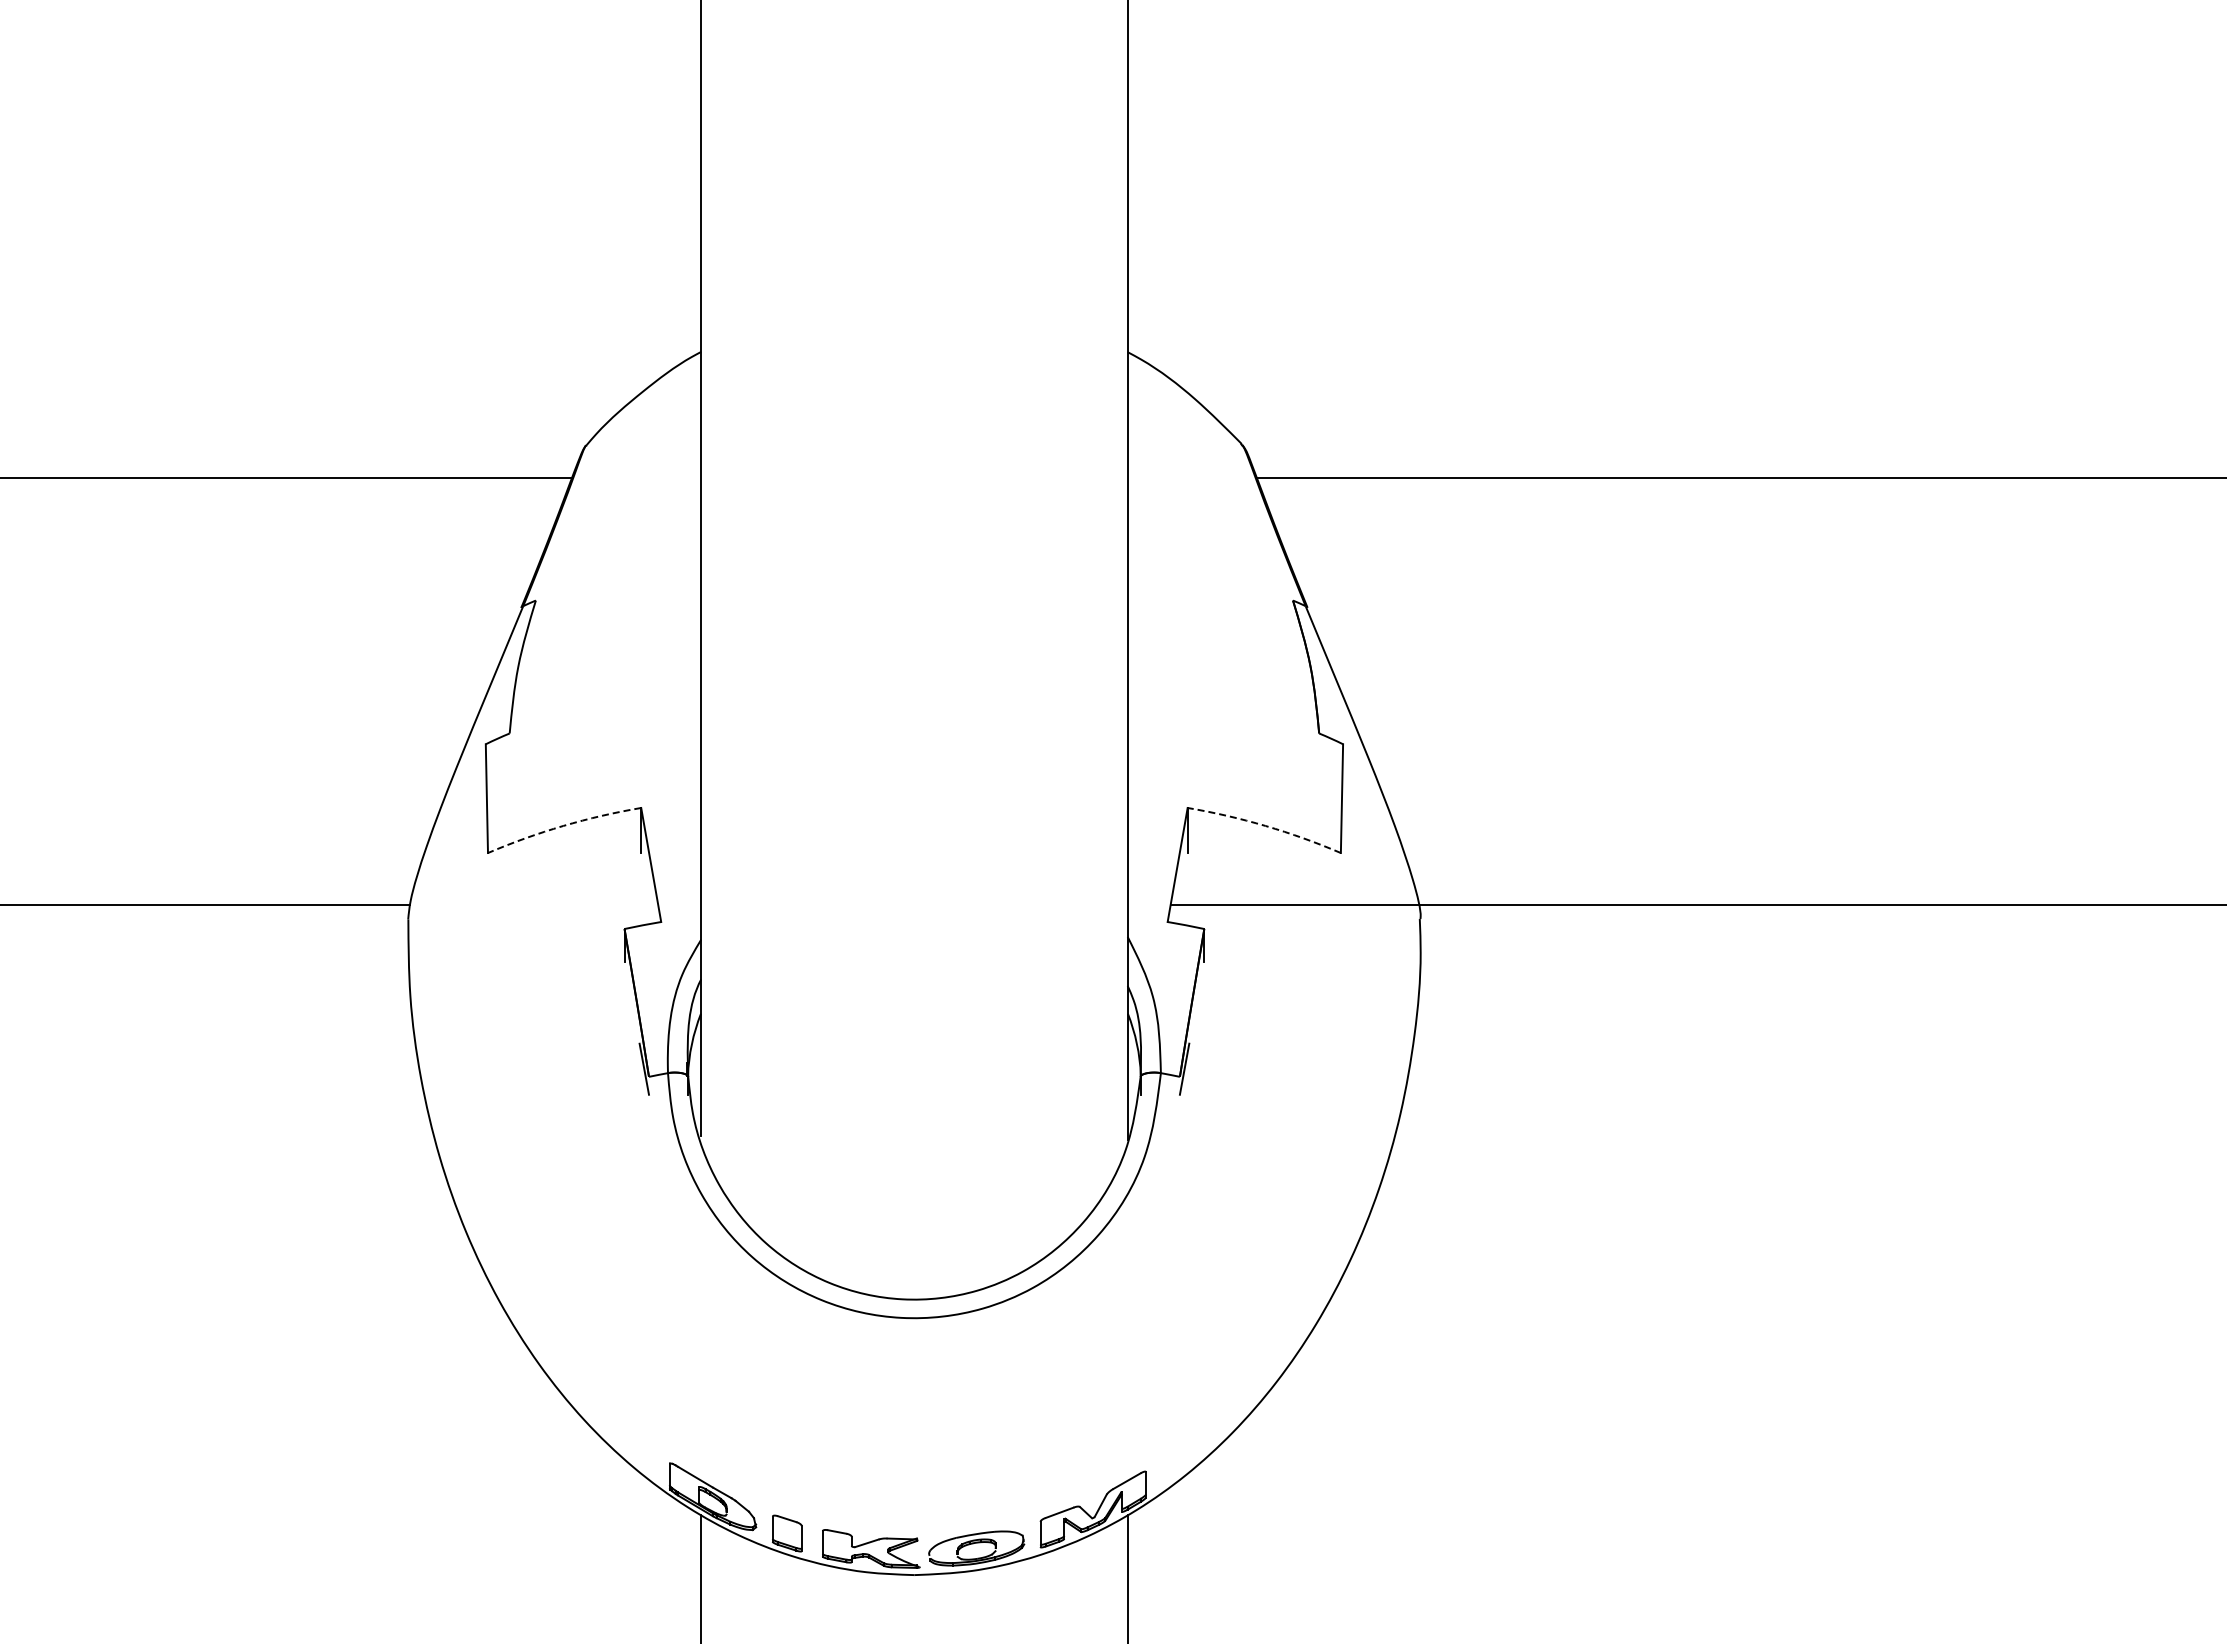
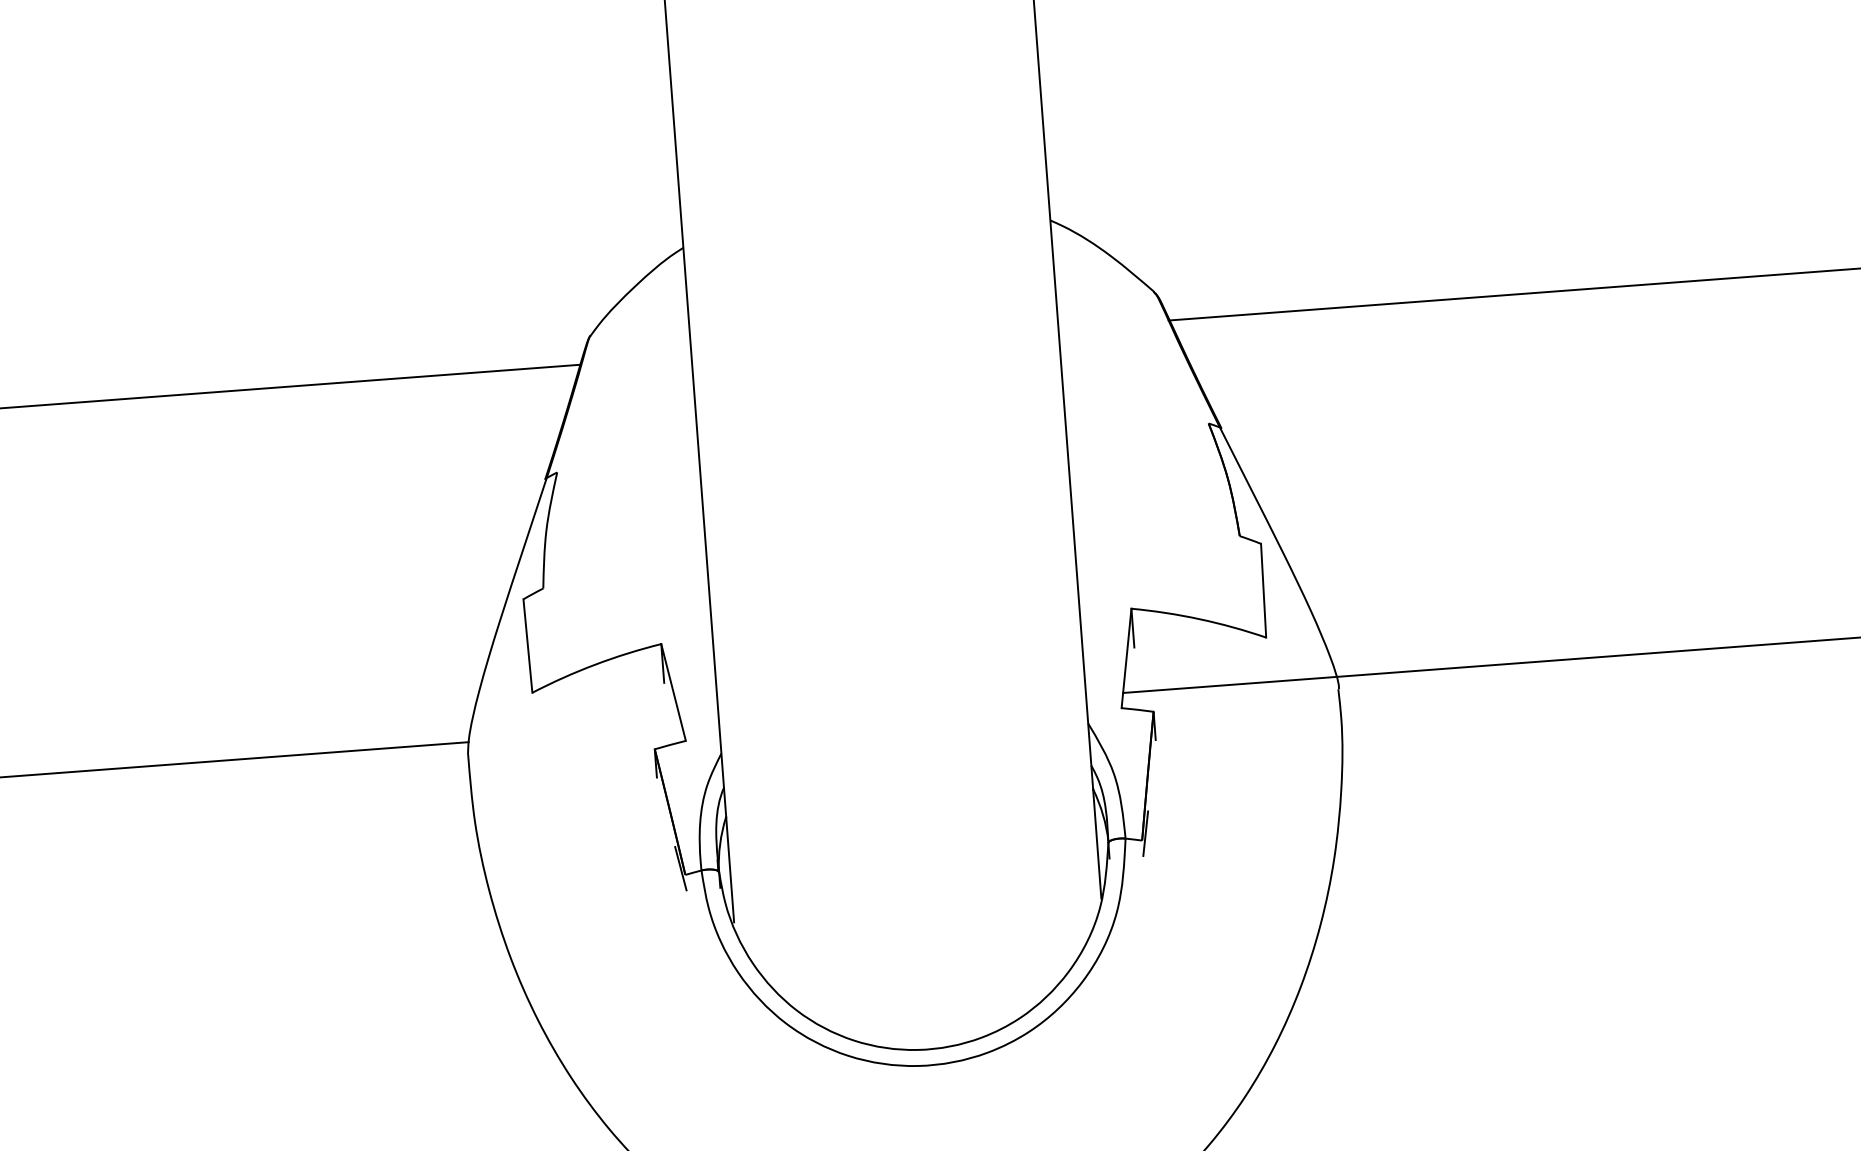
arc: (563, 825) -> (595, 664), dashed -> solid
arc: (1265, 825) -> (1199, 618), dashed -> solid

